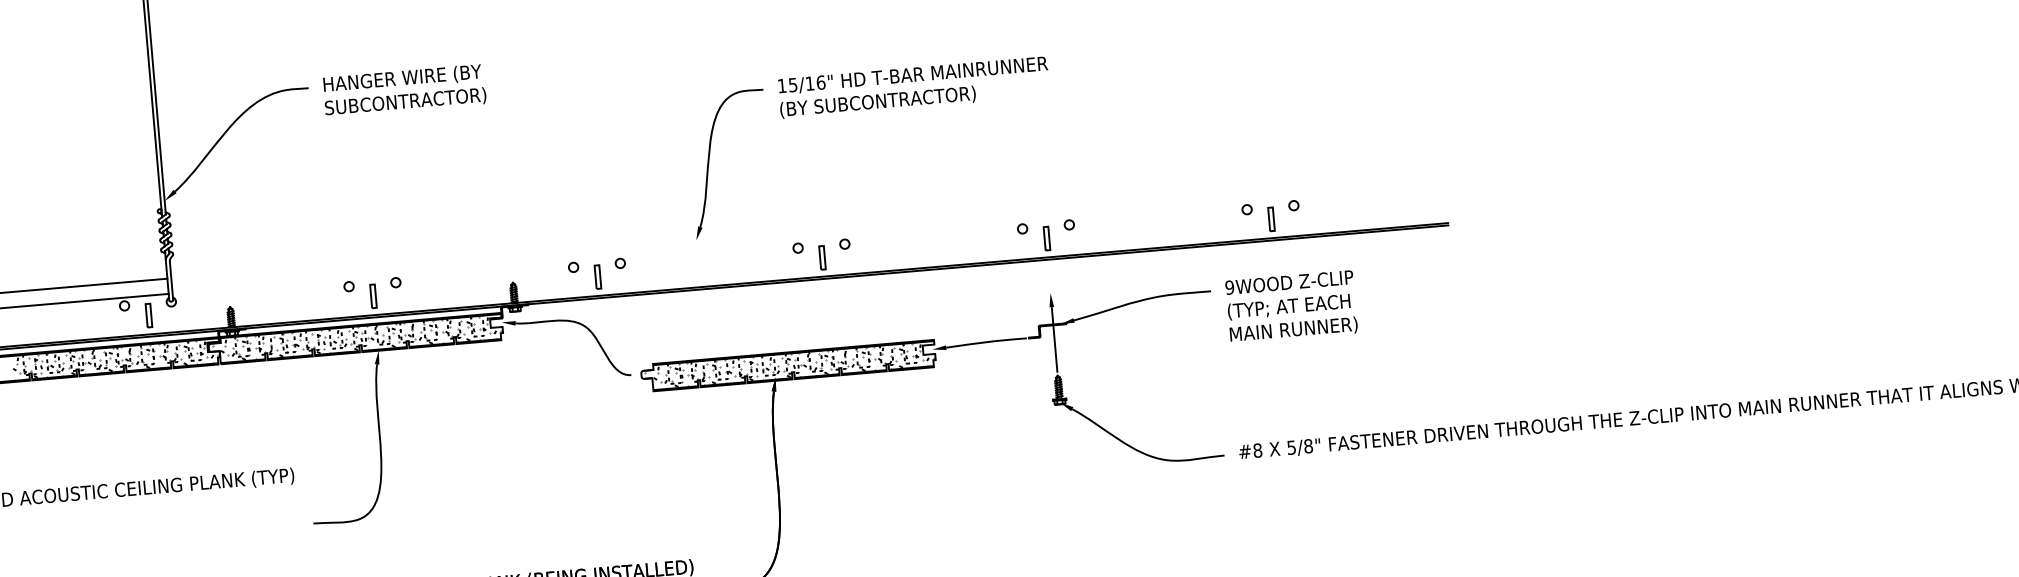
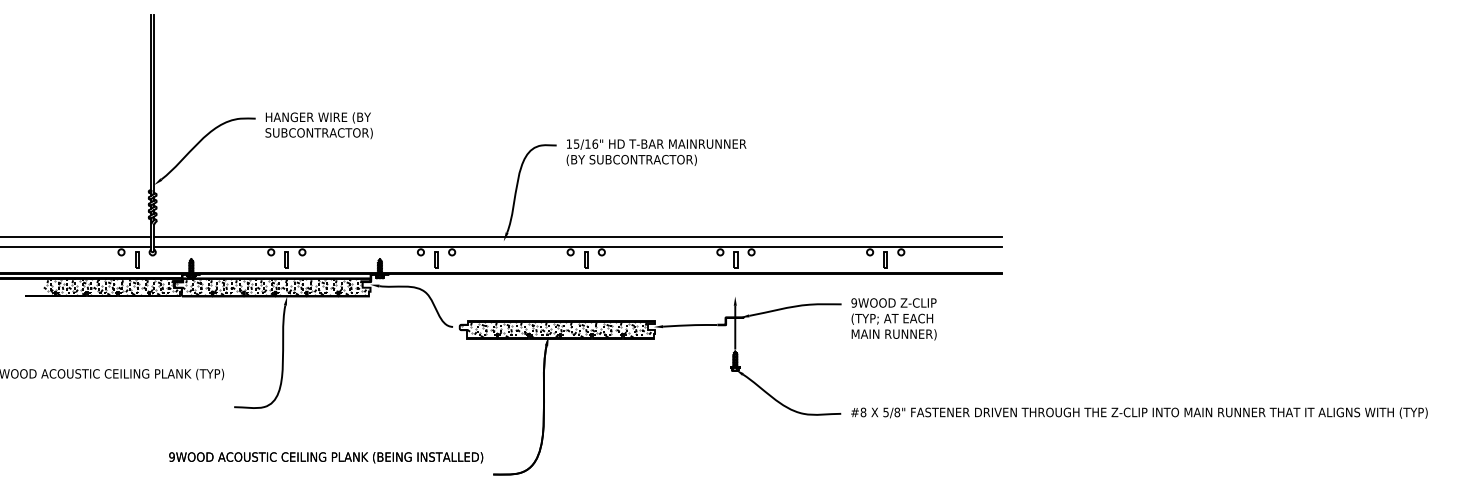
line: (807, 223) -> (578, 236), added
line: (809, 238) -> (578, 246), added

